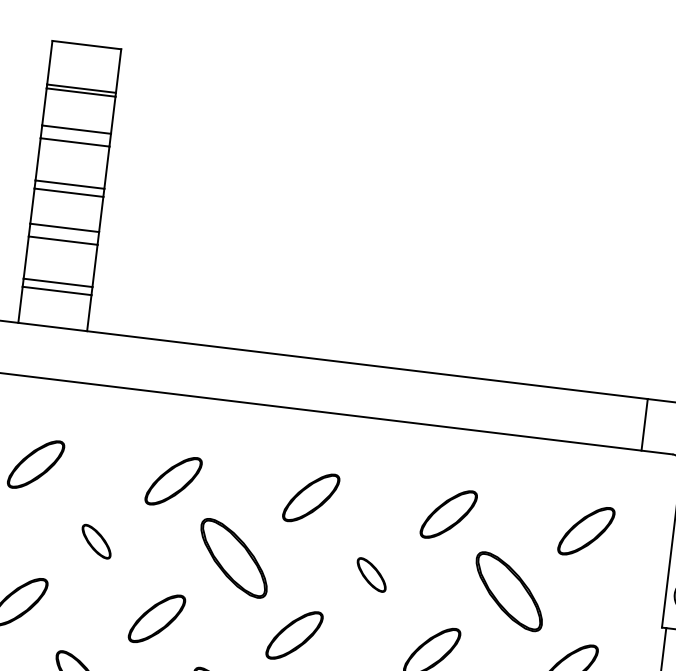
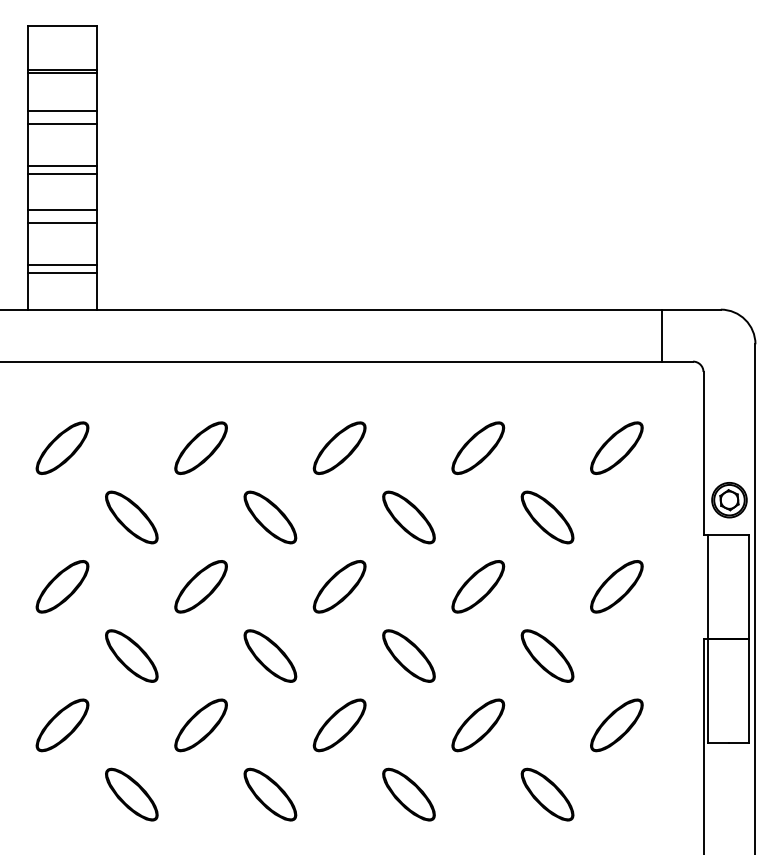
part: (96, 541) -> (131, 517), size x1.67
part: (234, 558) -> (270, 517), size x0.71
part: (371, 574) -> (408, 517), size x1.67
part: (509, 591) -> (547, 517), size x0.71

